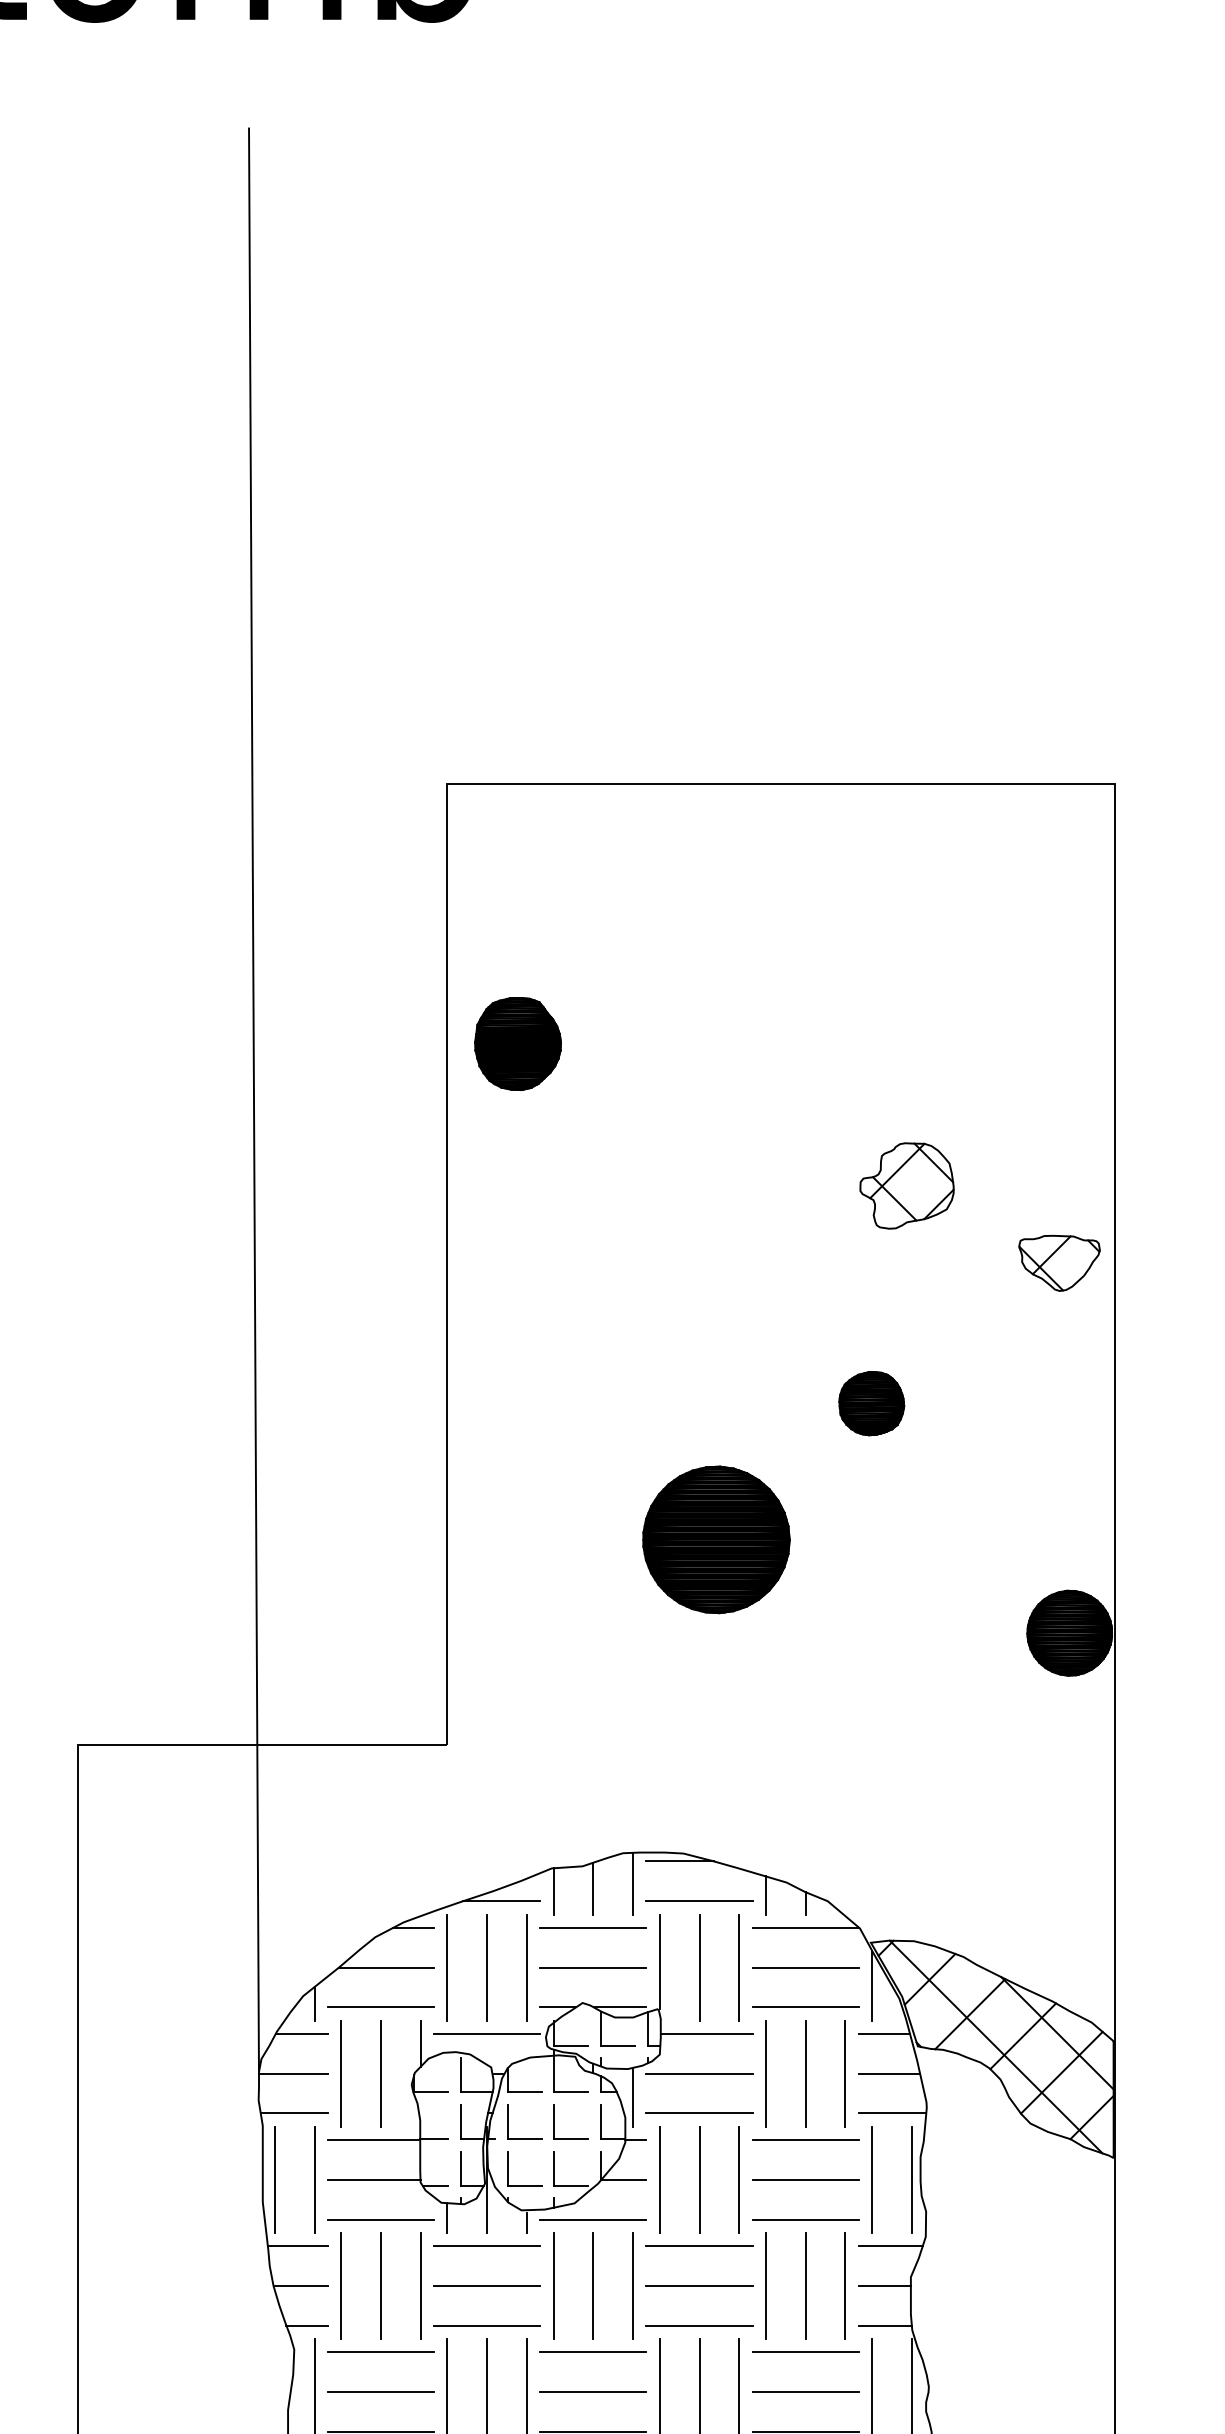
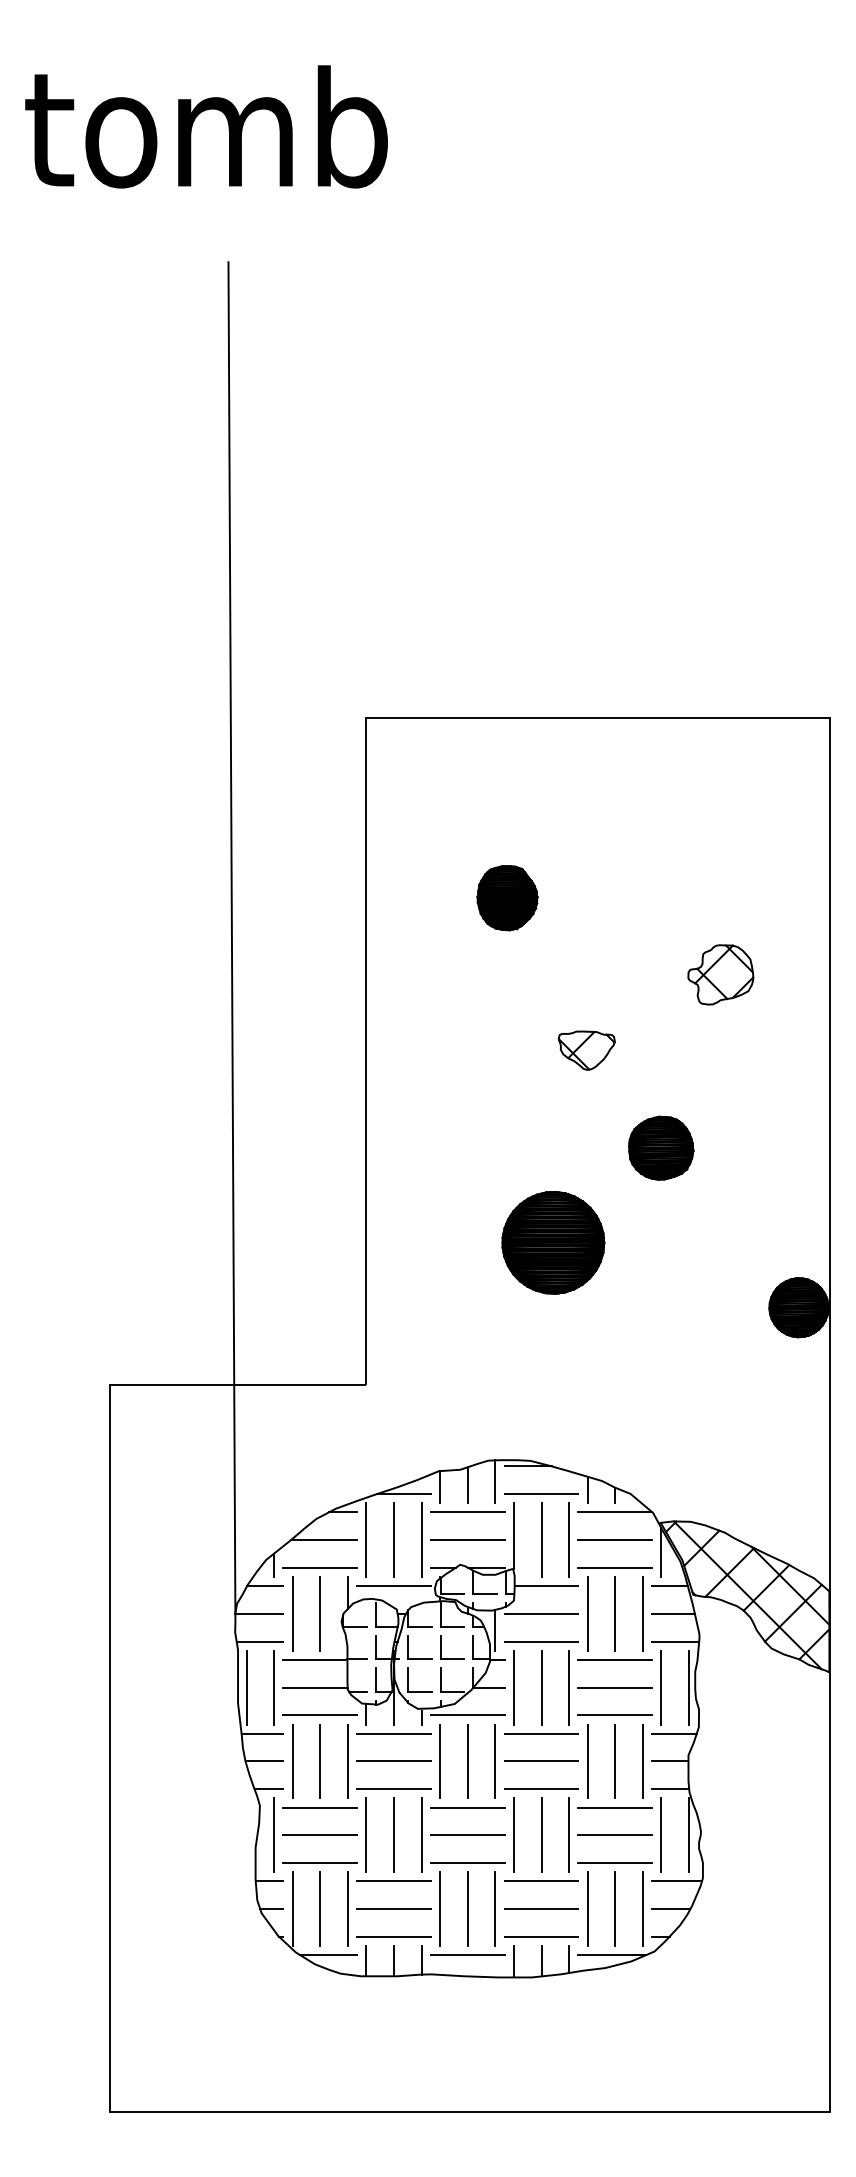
part: (518, 1044) -> (507, 898), moved
part: (906, 1185) -> (720, 974), moved
part: (1059, 1263) -> (586, 1050), moved
part: (872, 1402) -> (661, 1147), size x1.43

